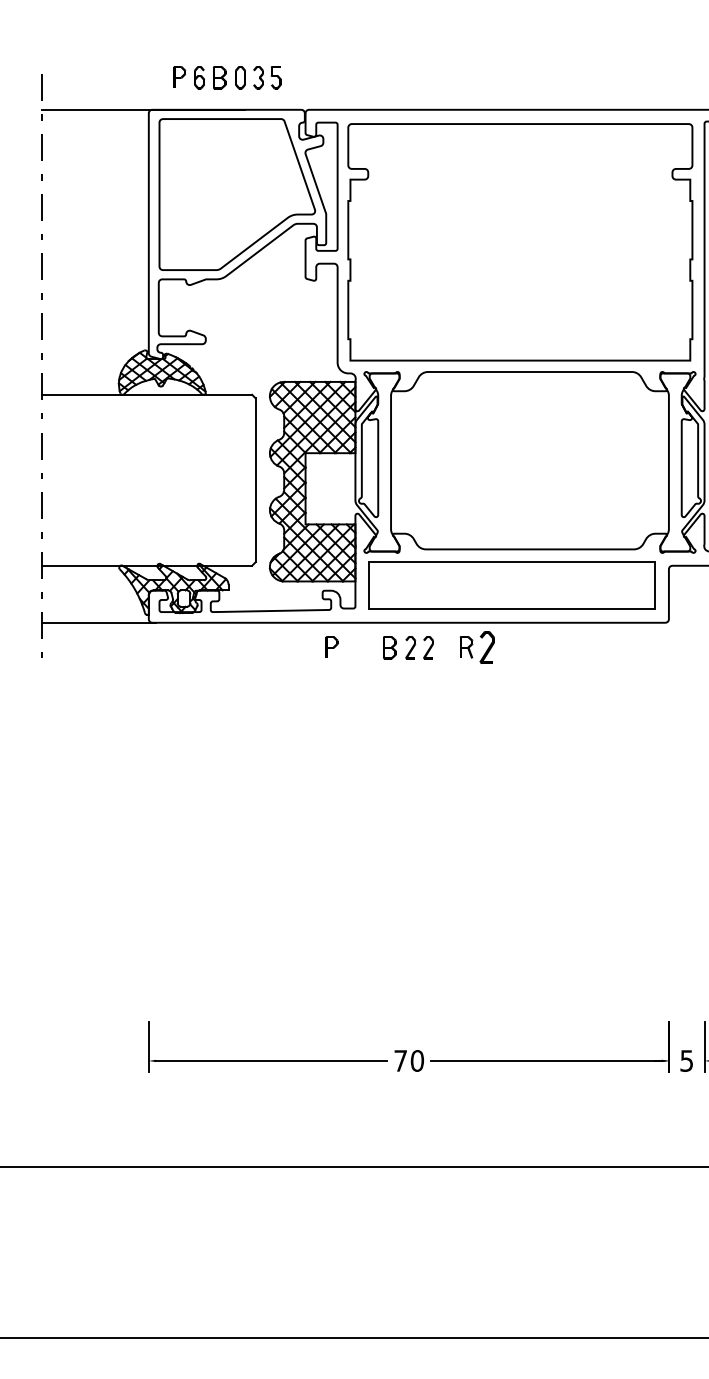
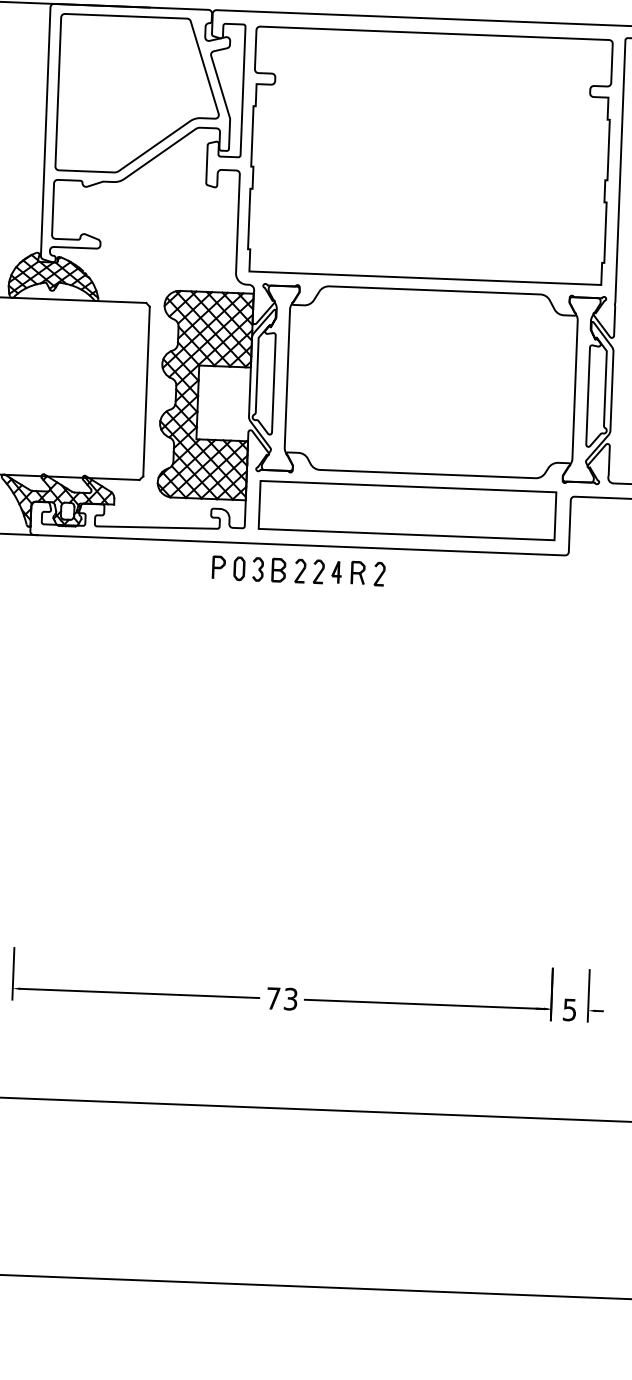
part: (445, 646) -> (336, 571), added
part: (360, 647) -> (248, 568), added
part: (487, 647) -> (379, 573), size x0.71
text: (417, 1060) -> (290, 998), 70 -> 73

